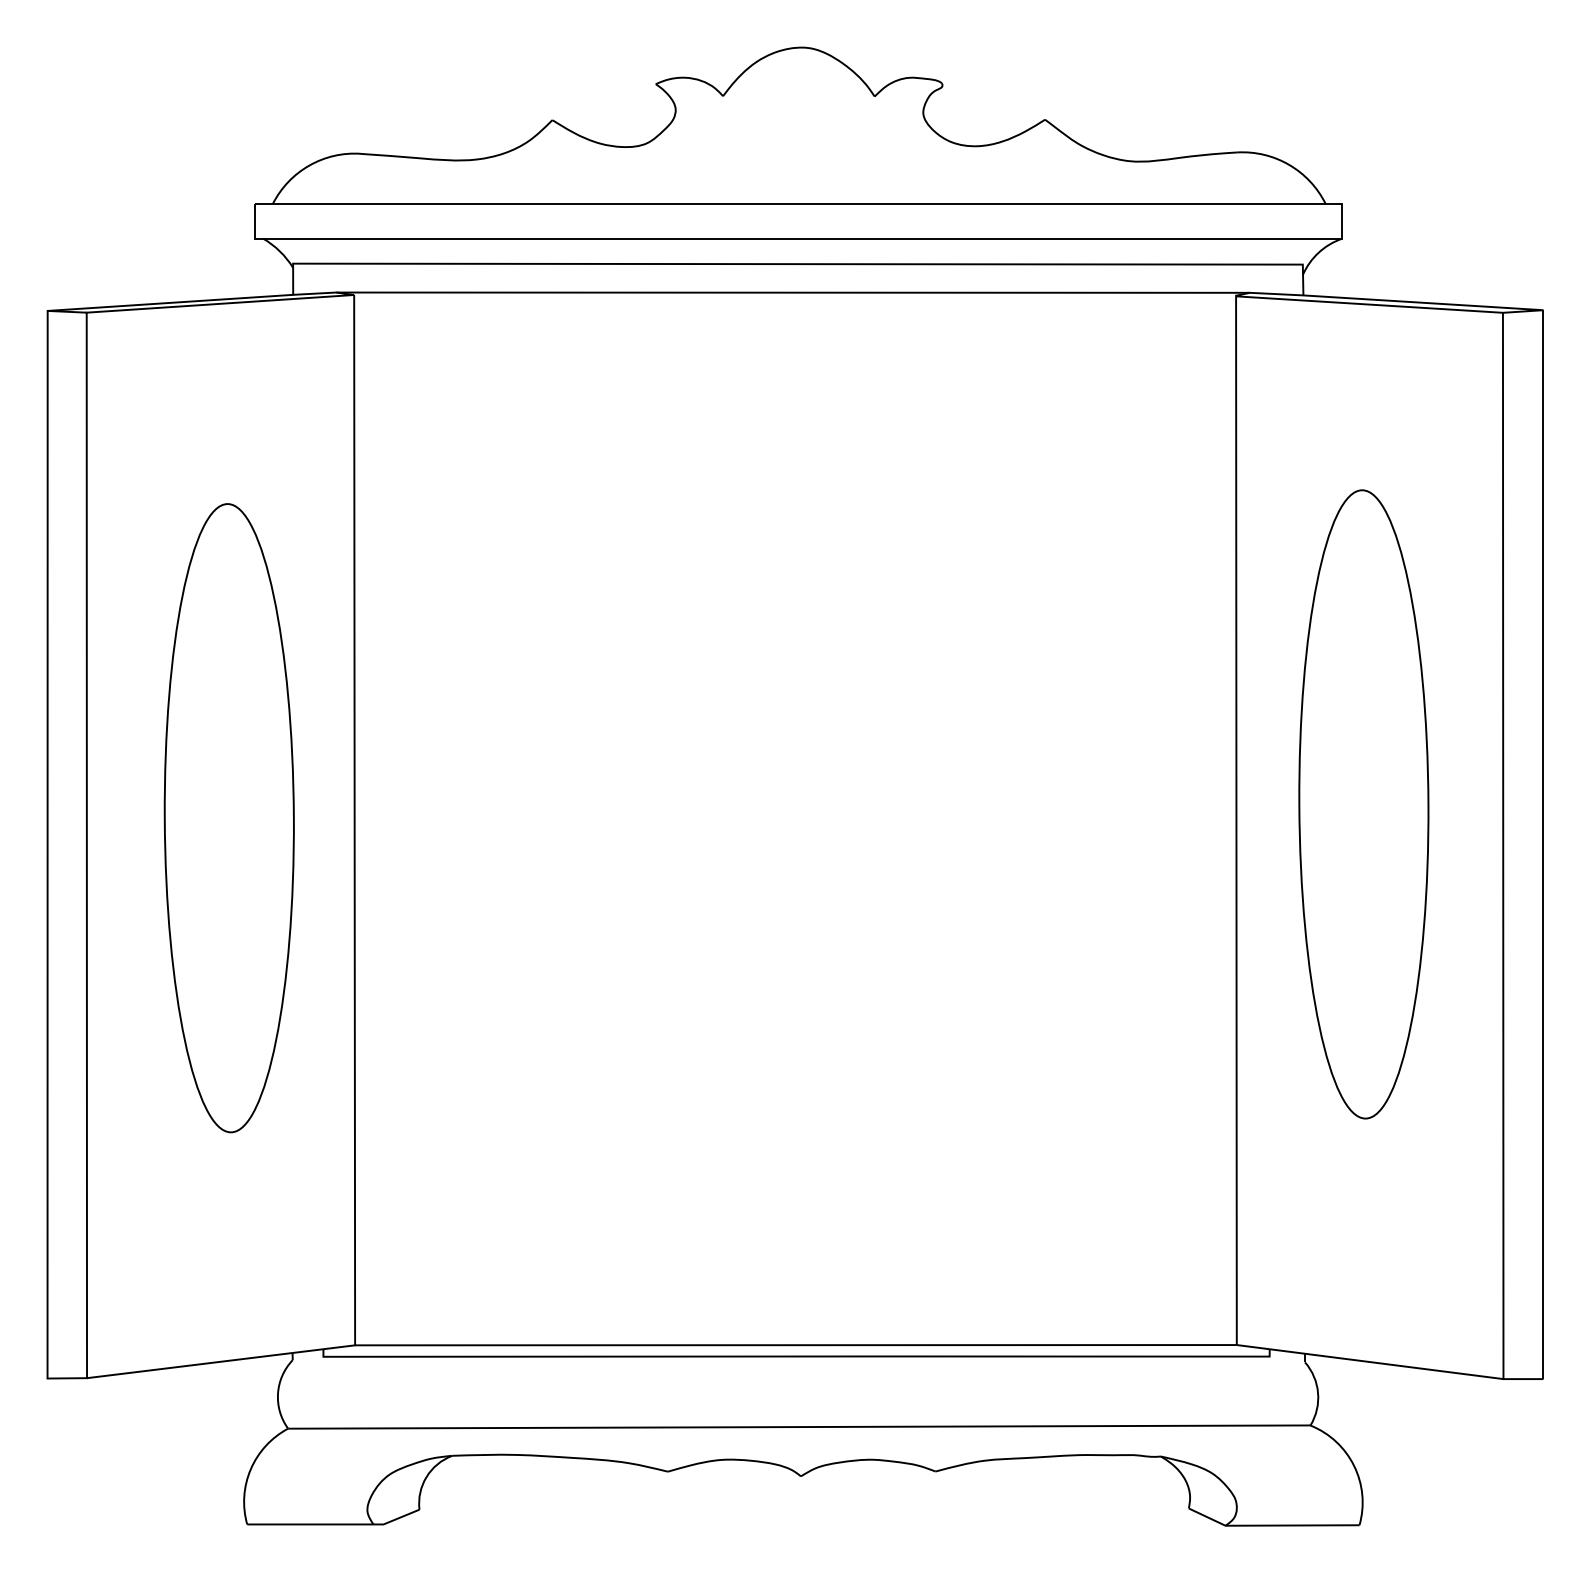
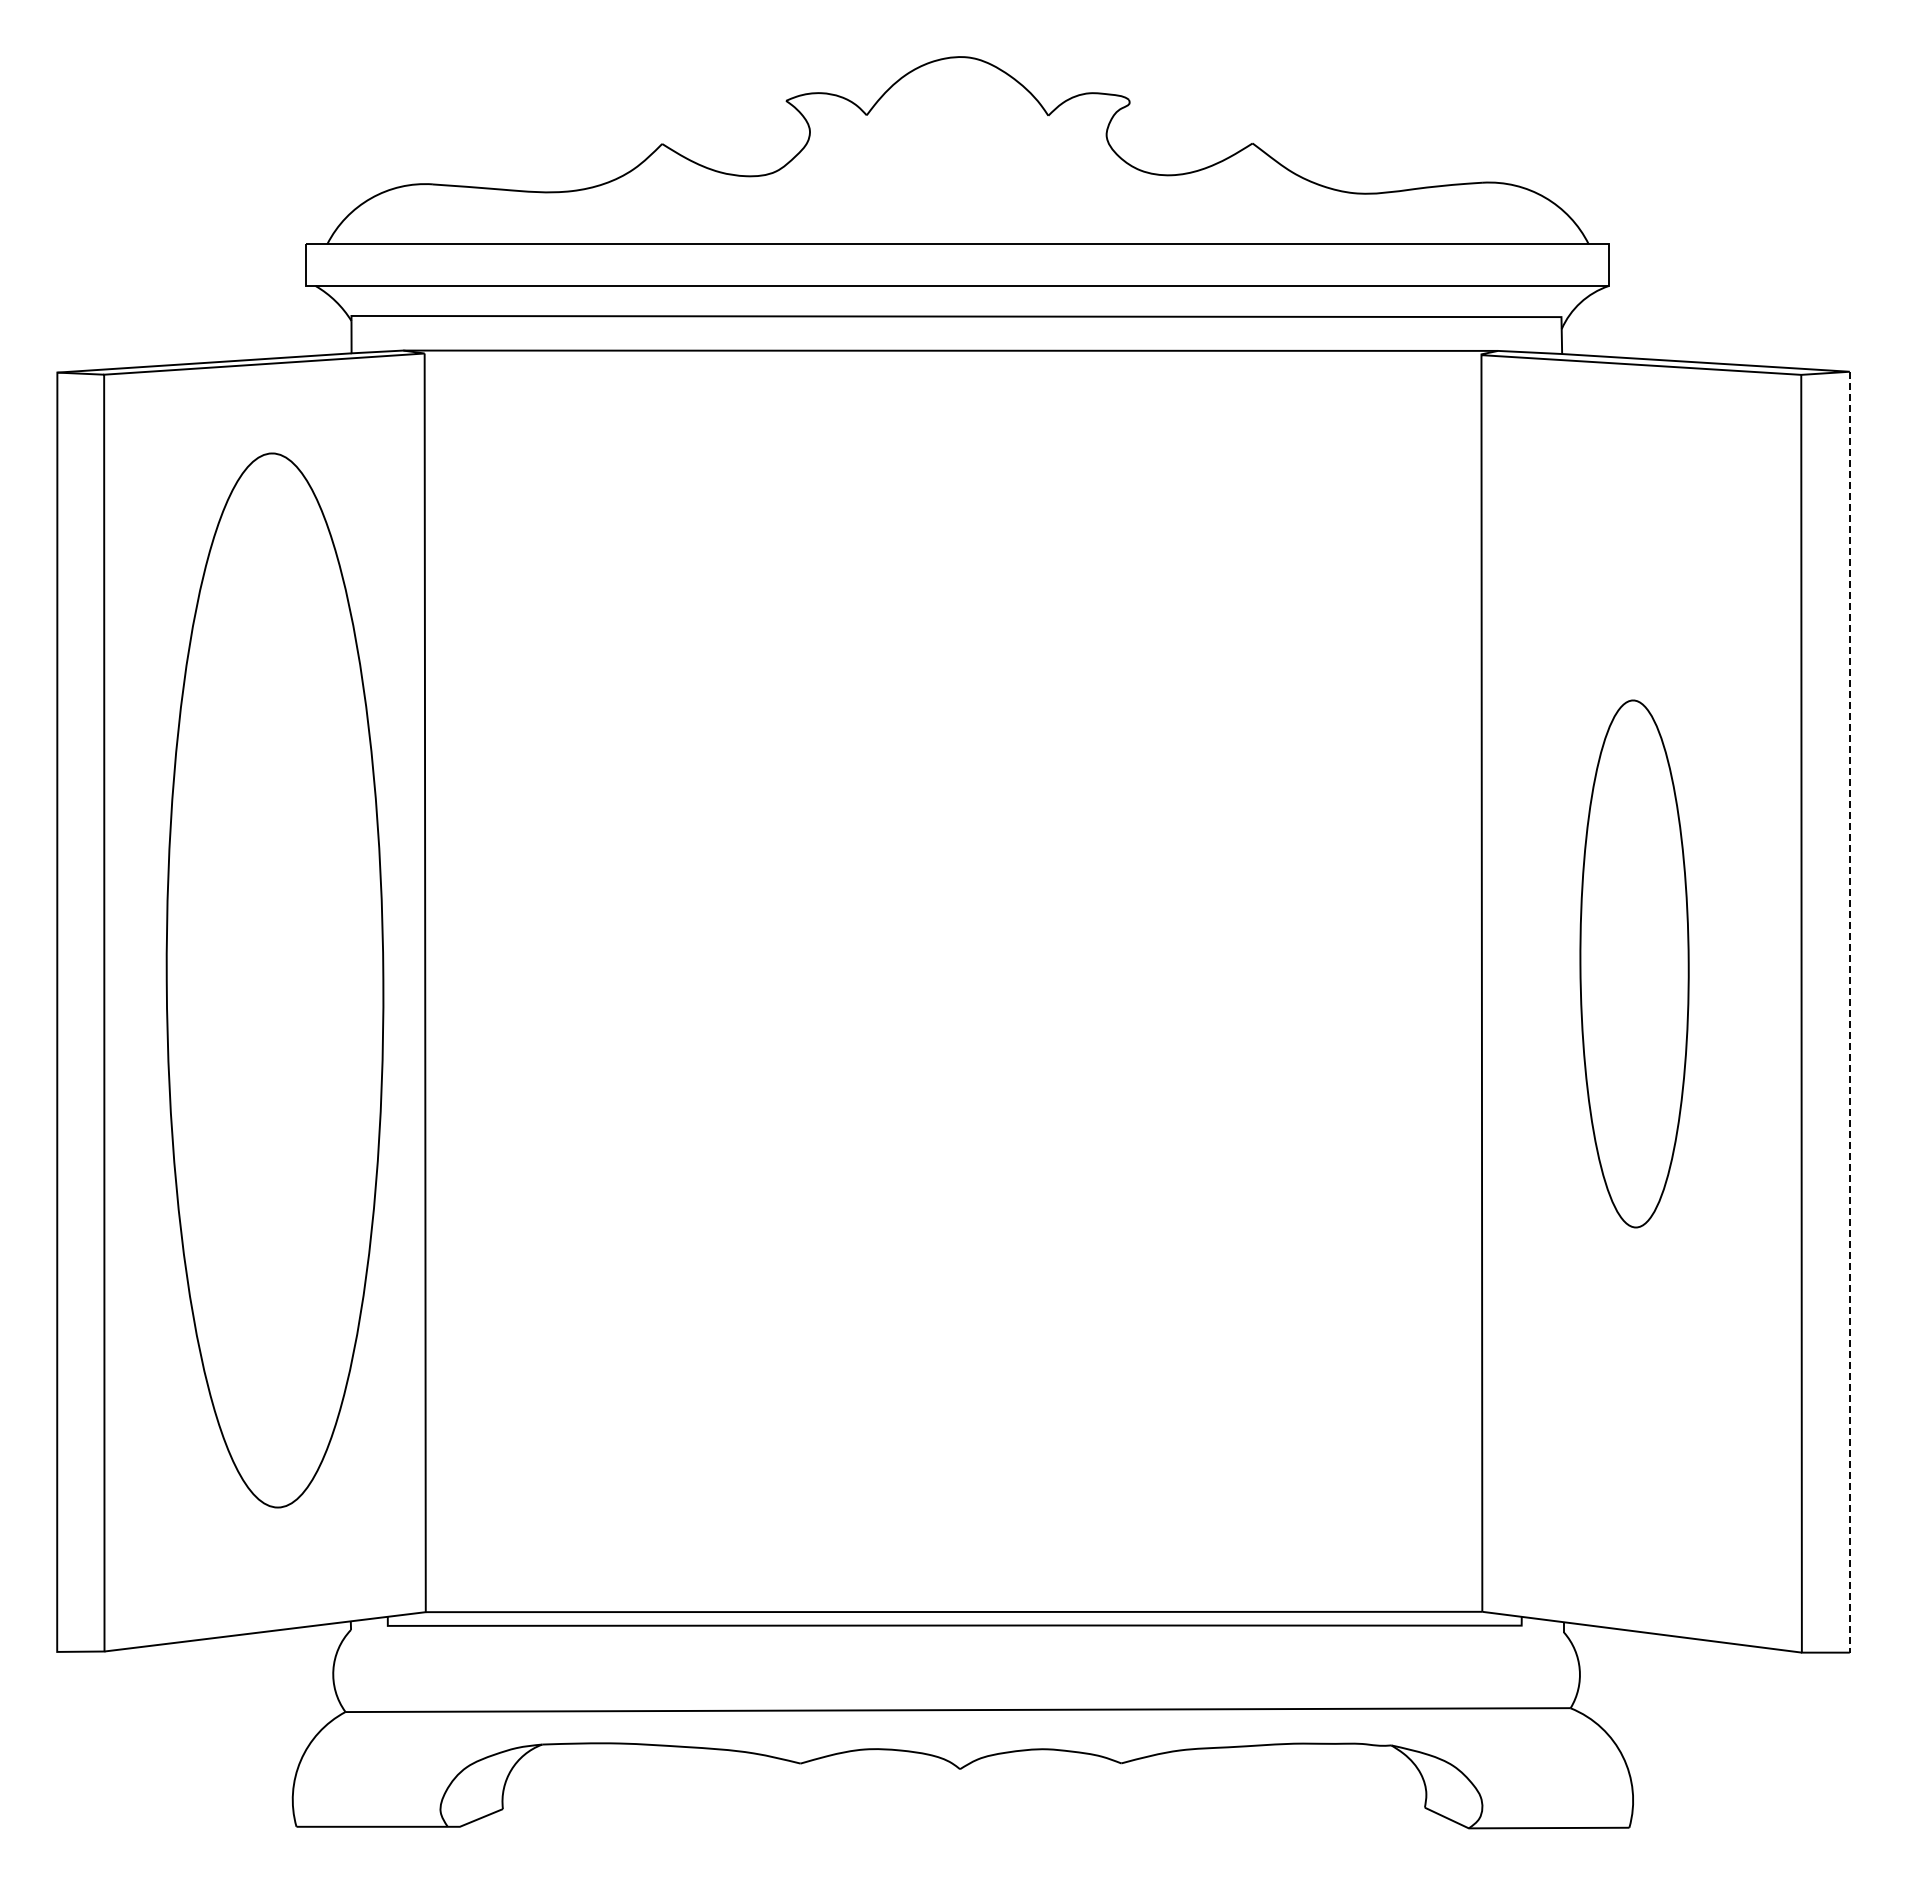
part: (1363, 804) -> (1634, 963), size x0.7
part: (228, 818) -> (274, 980), size x1.4
line: (1543, 844) -> (1849, 1012), solid -> dashed

